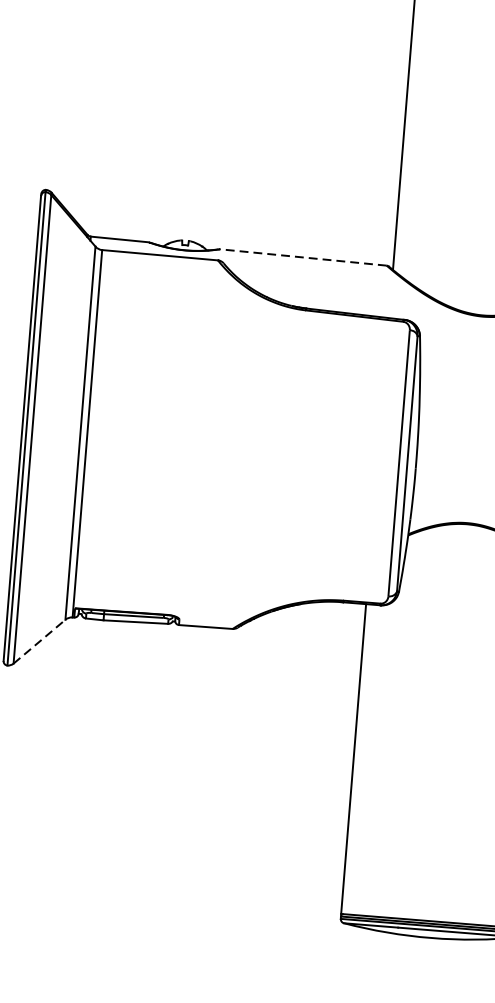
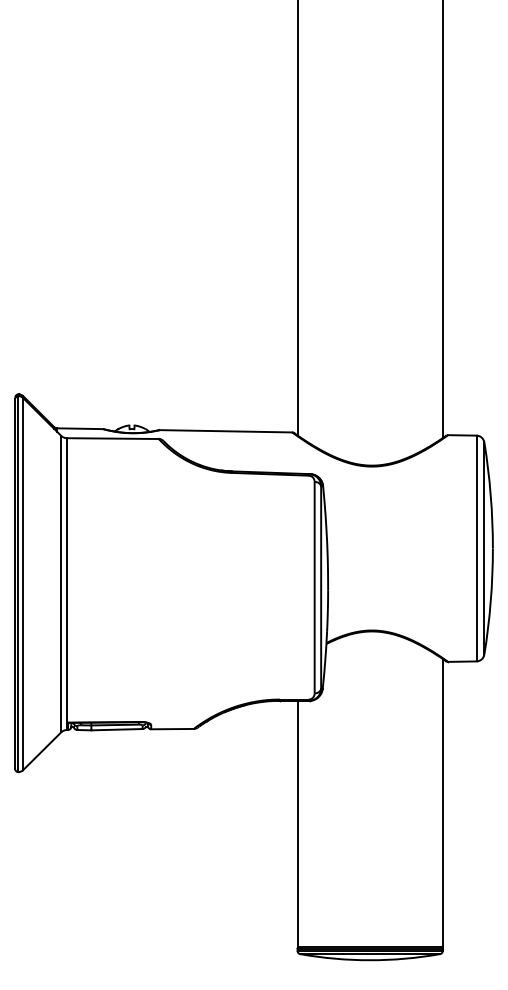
line: (302, 257) -> (225, 431), dashed -> solid
line: (39, 642) -> (42, 751), dashed -> solid

